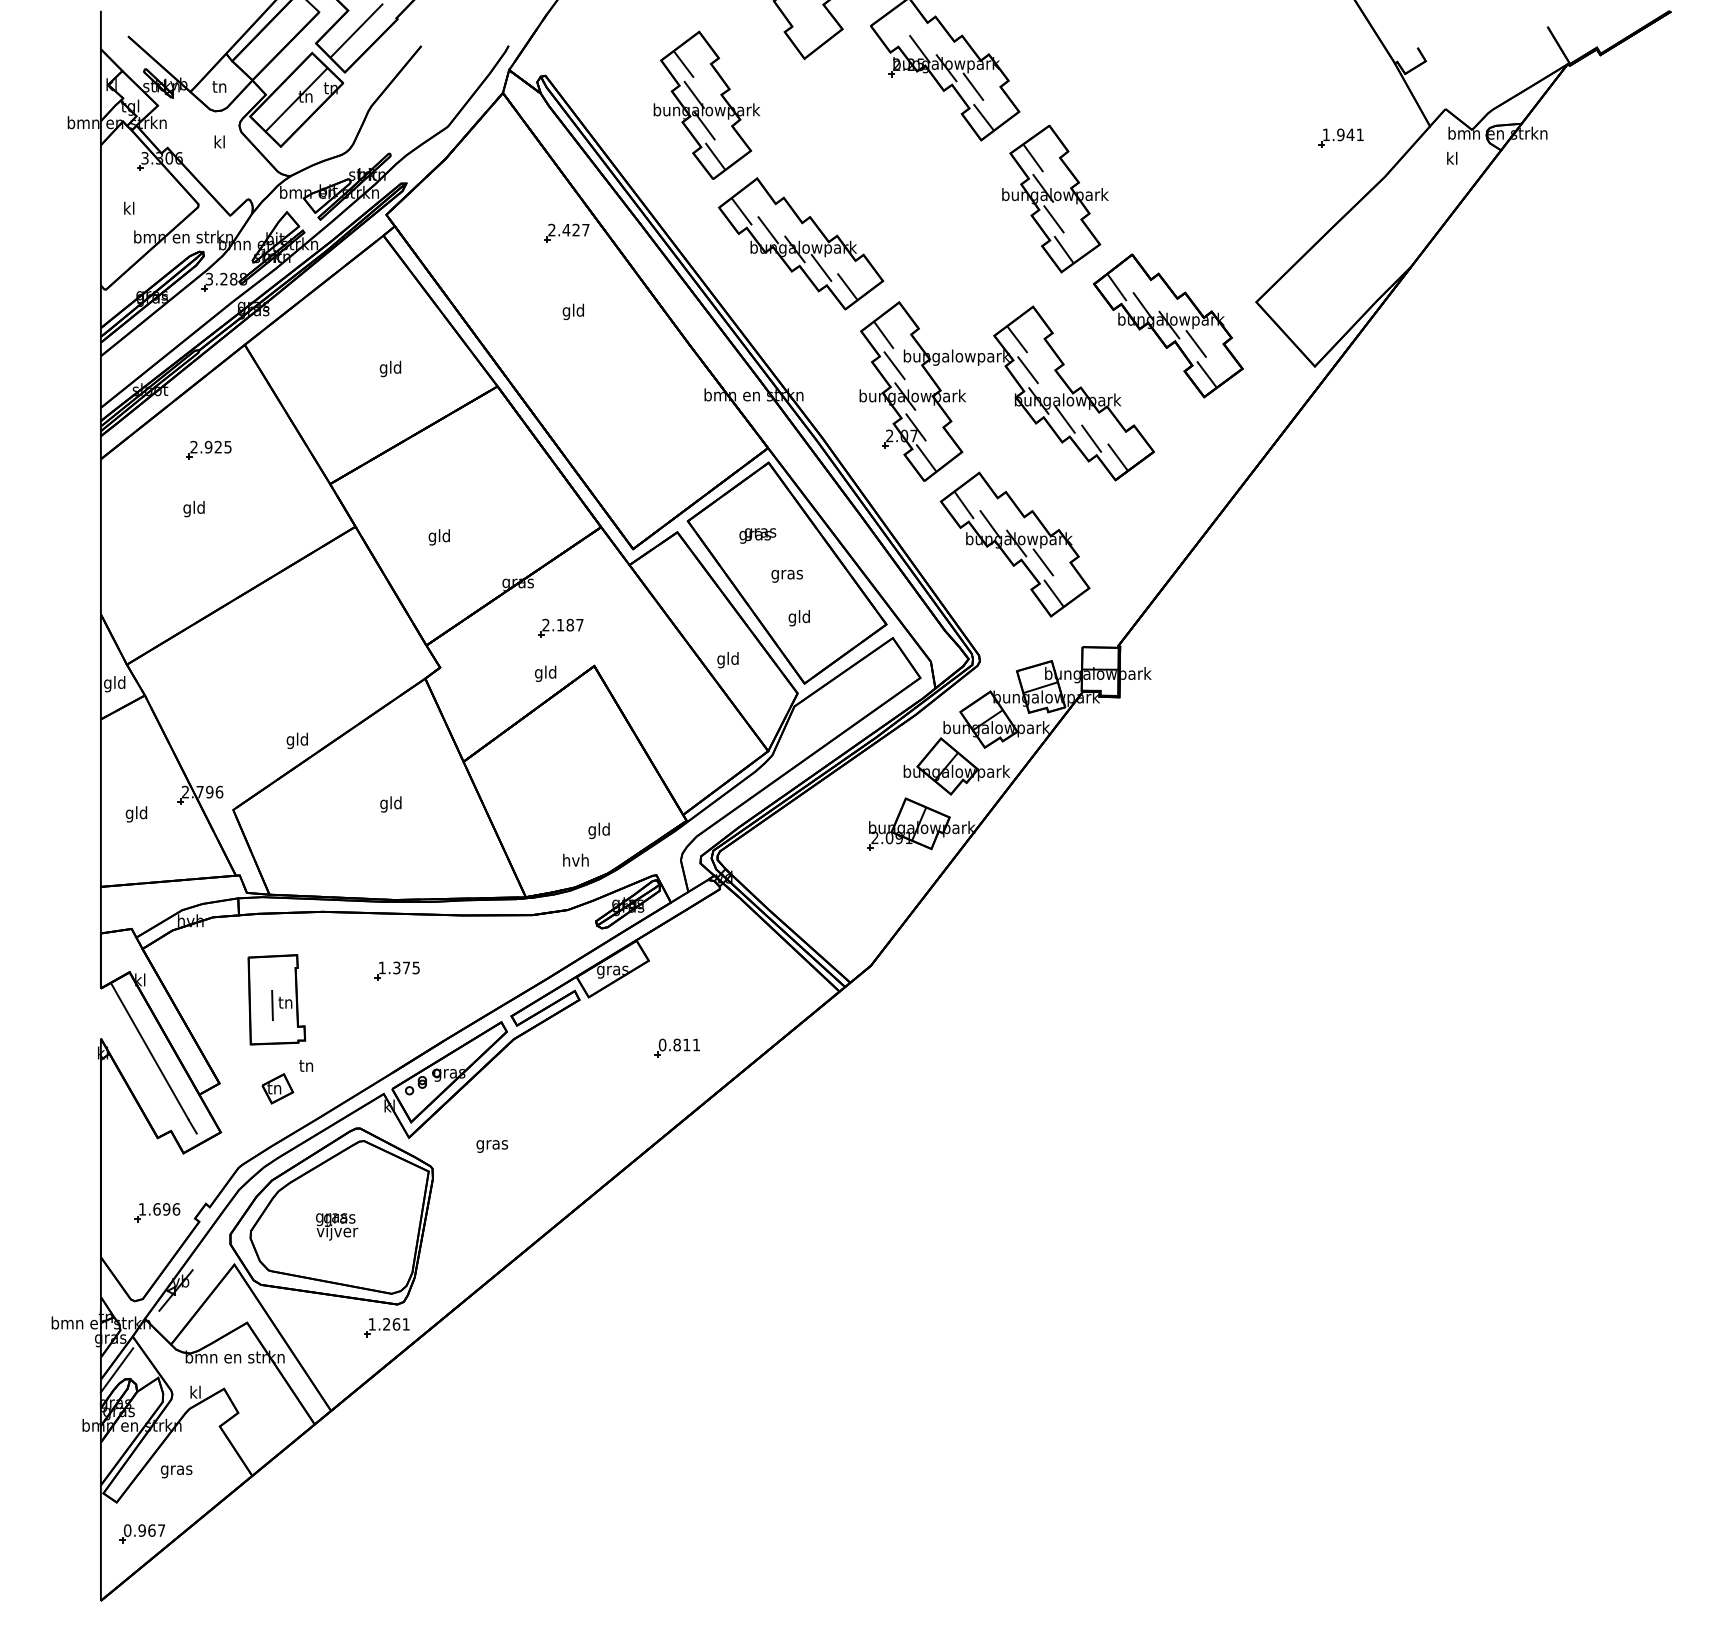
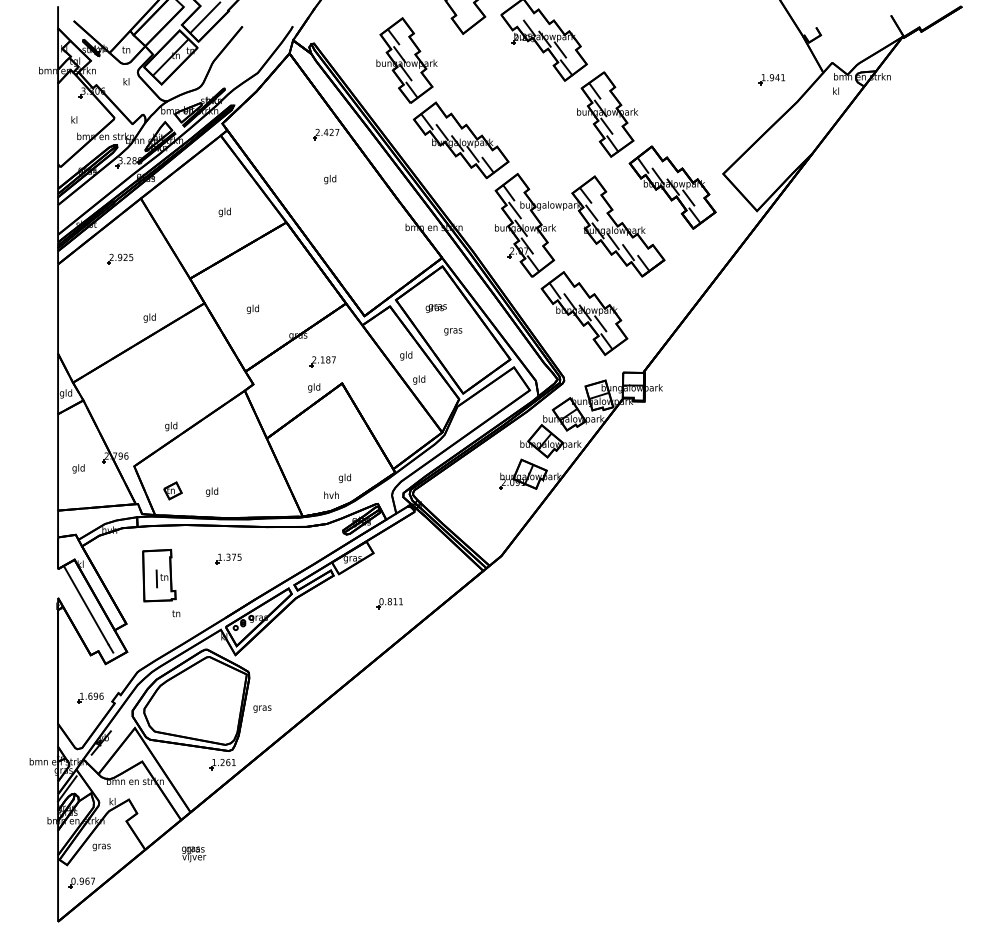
text: (193, 508) -> (149, 317), moved
text: (799, 617) -> (406, 355), moved
text: (391, 803) -> (212, 491), moved
part: (277, 1088) -> (172, 490), moved
text: (492, 1145) -> (262, 708), moved
text: (337, 1227) -> (194, 854), moved

